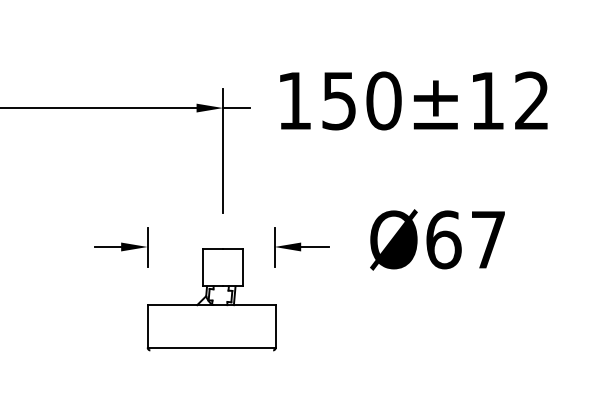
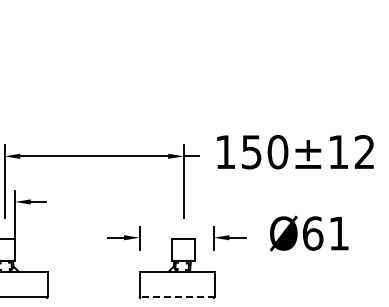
text: (487, 239) -> (338, 233), Ø67 -> Ø61
line: (212, 347) -> (177, 296), solid -> dashed

